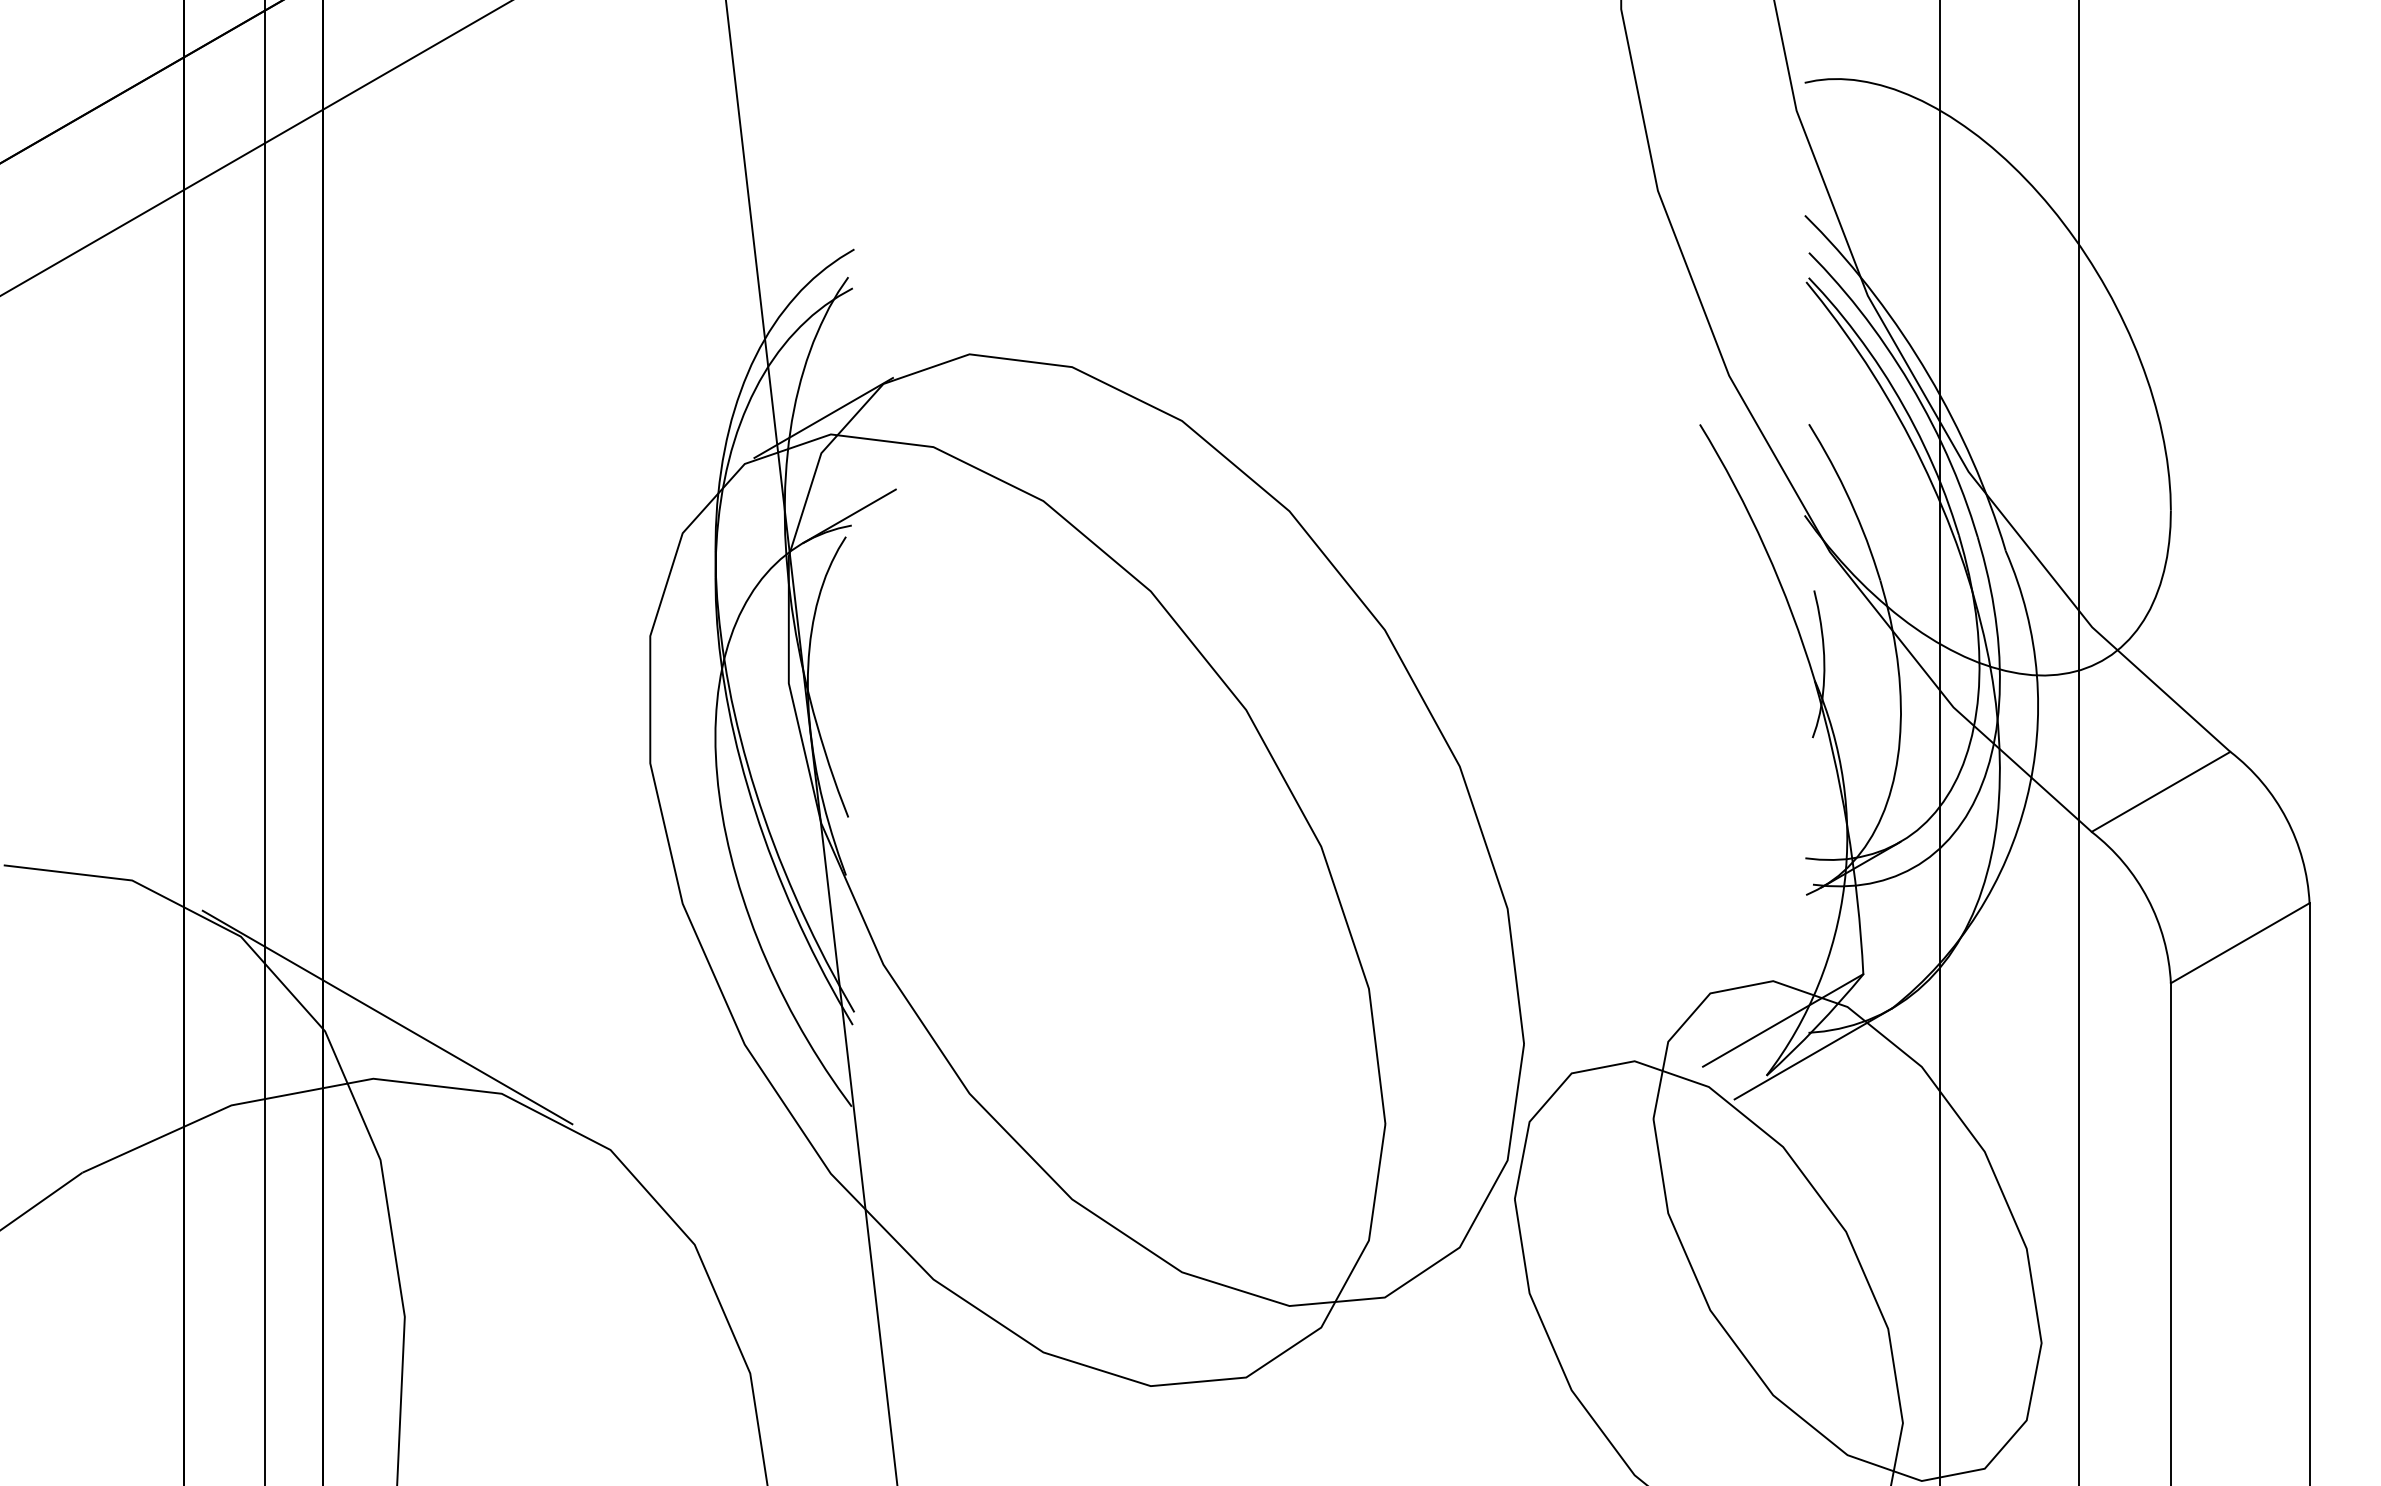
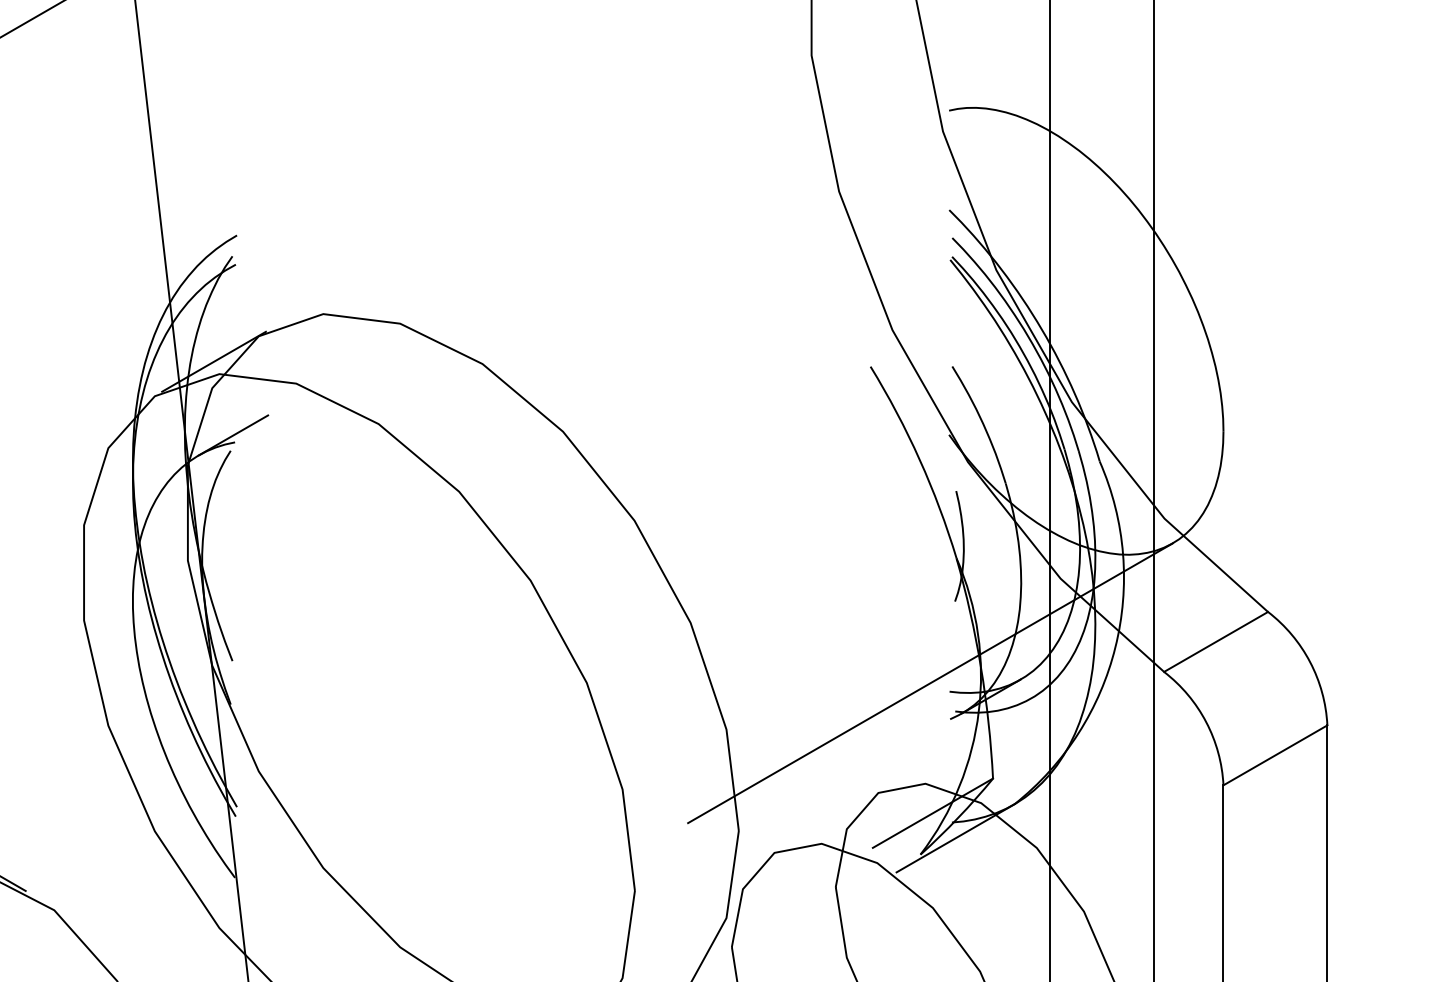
line: (1779, 846) -> (930, 682), added

